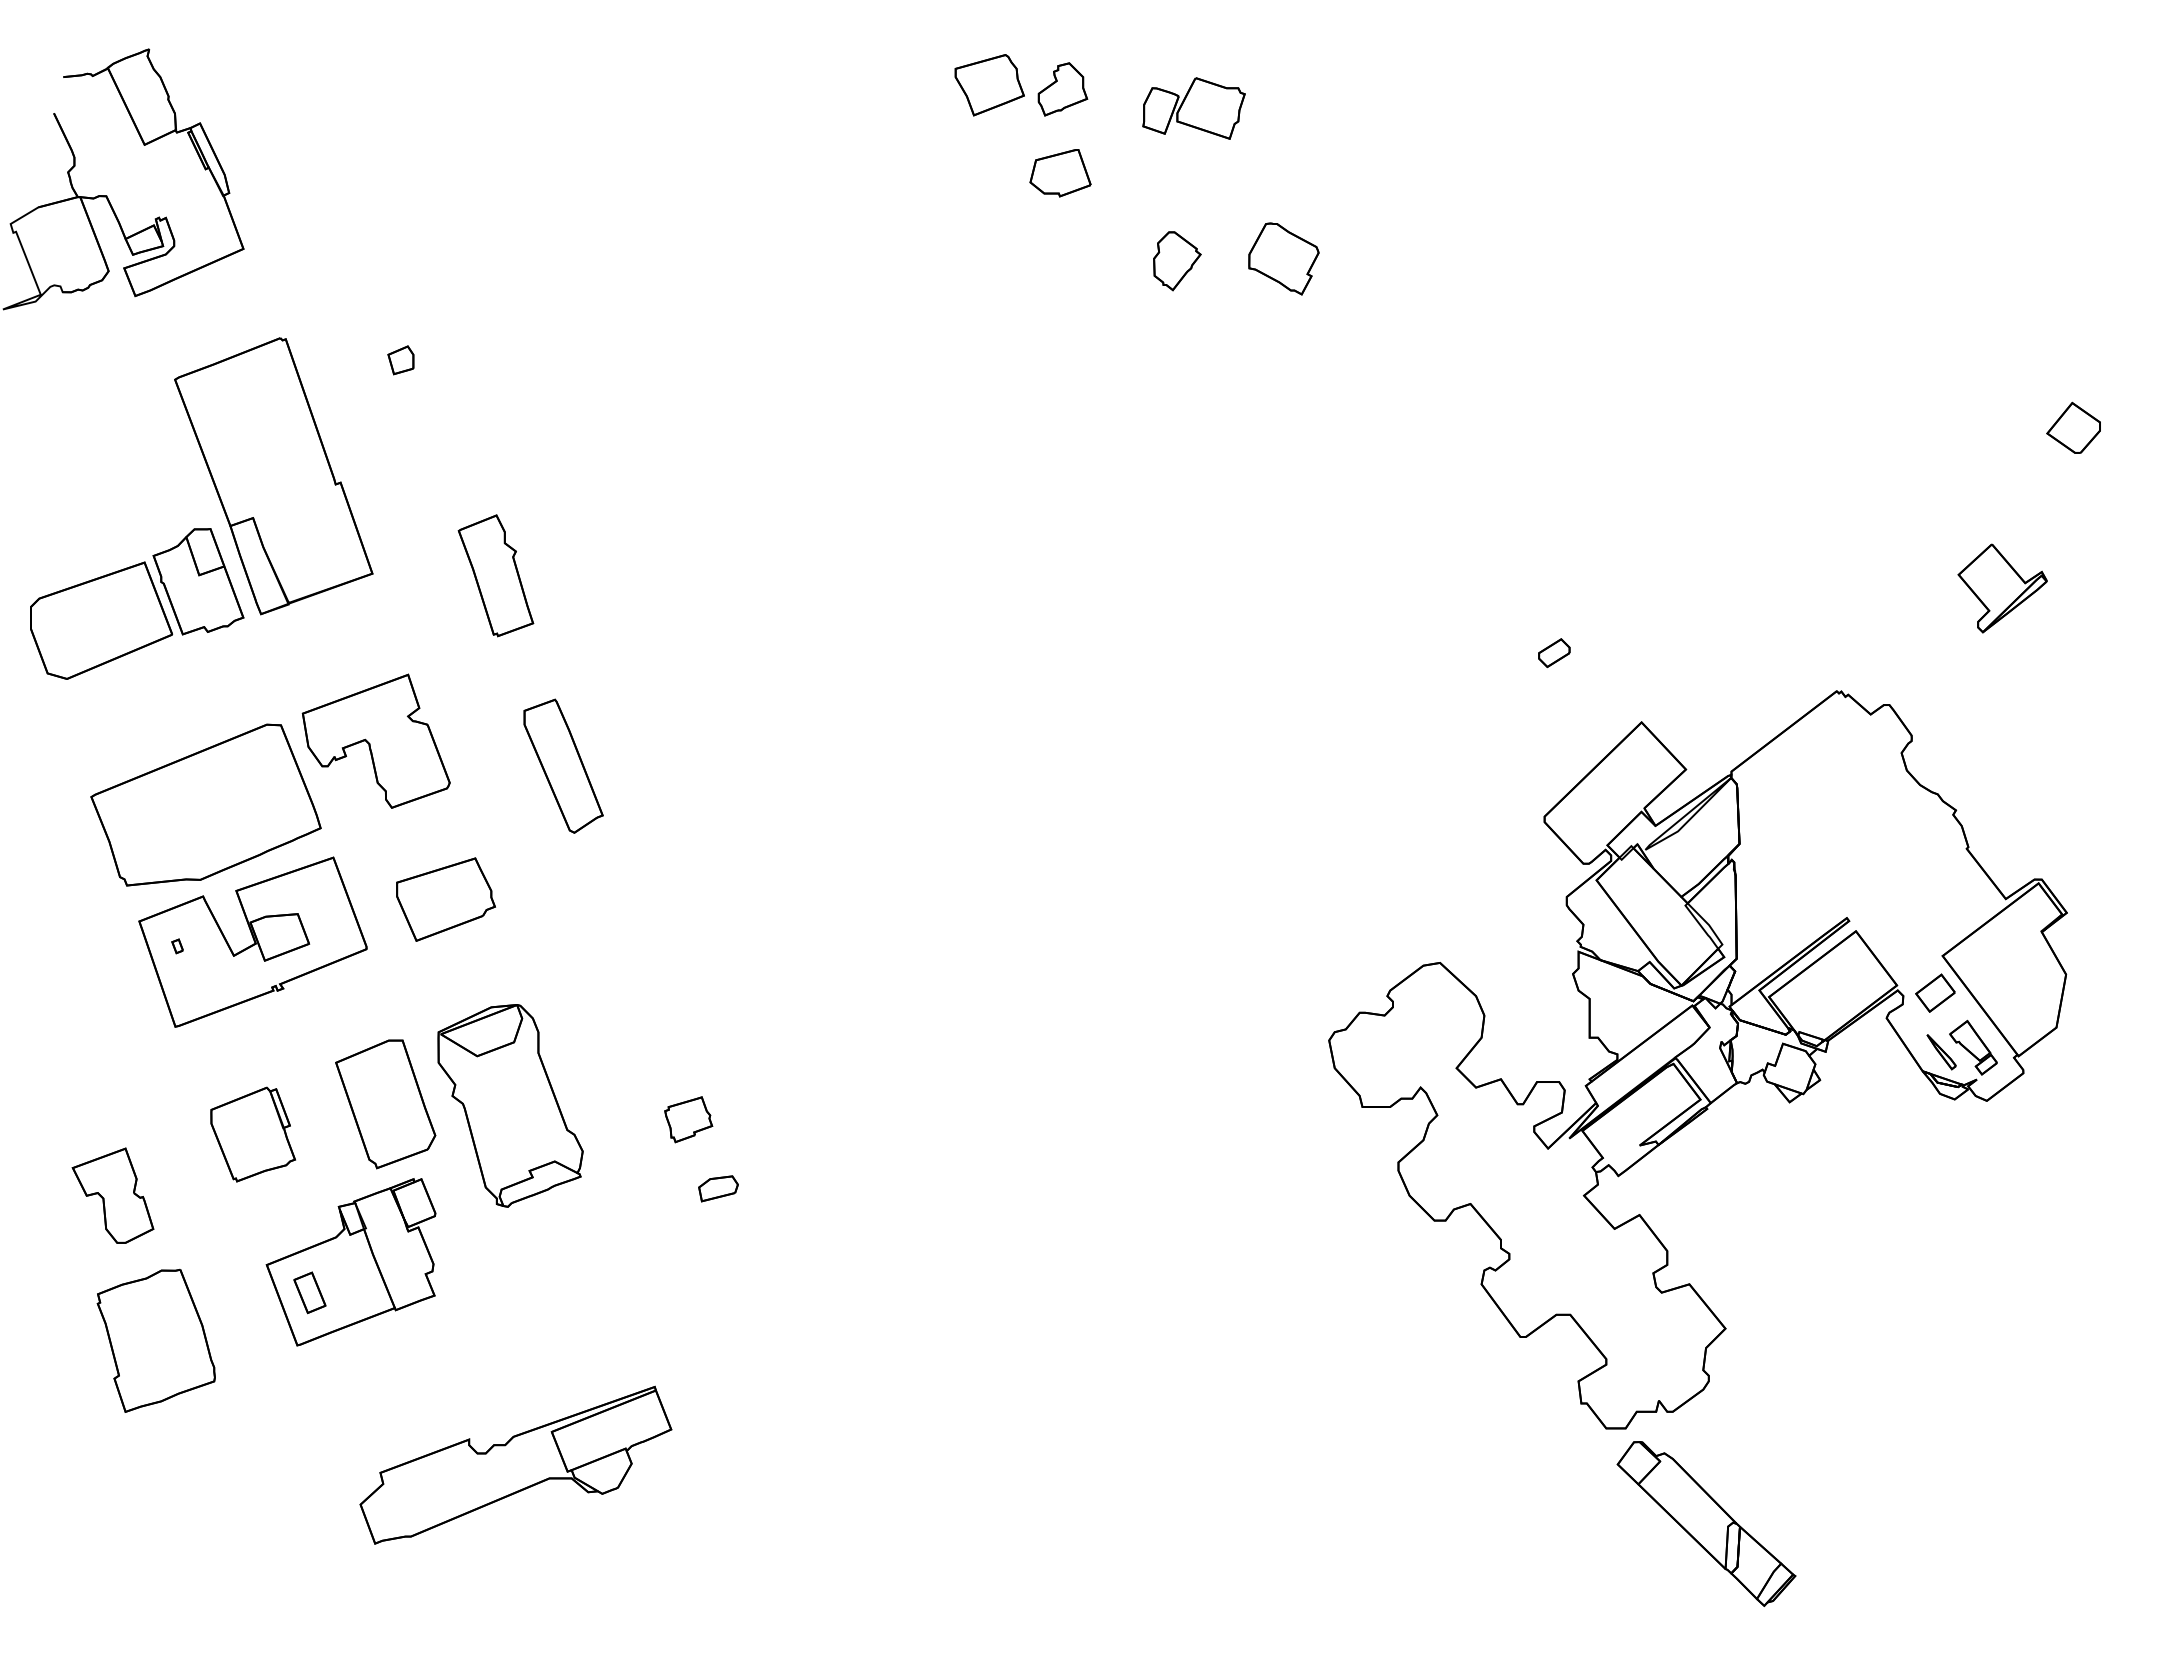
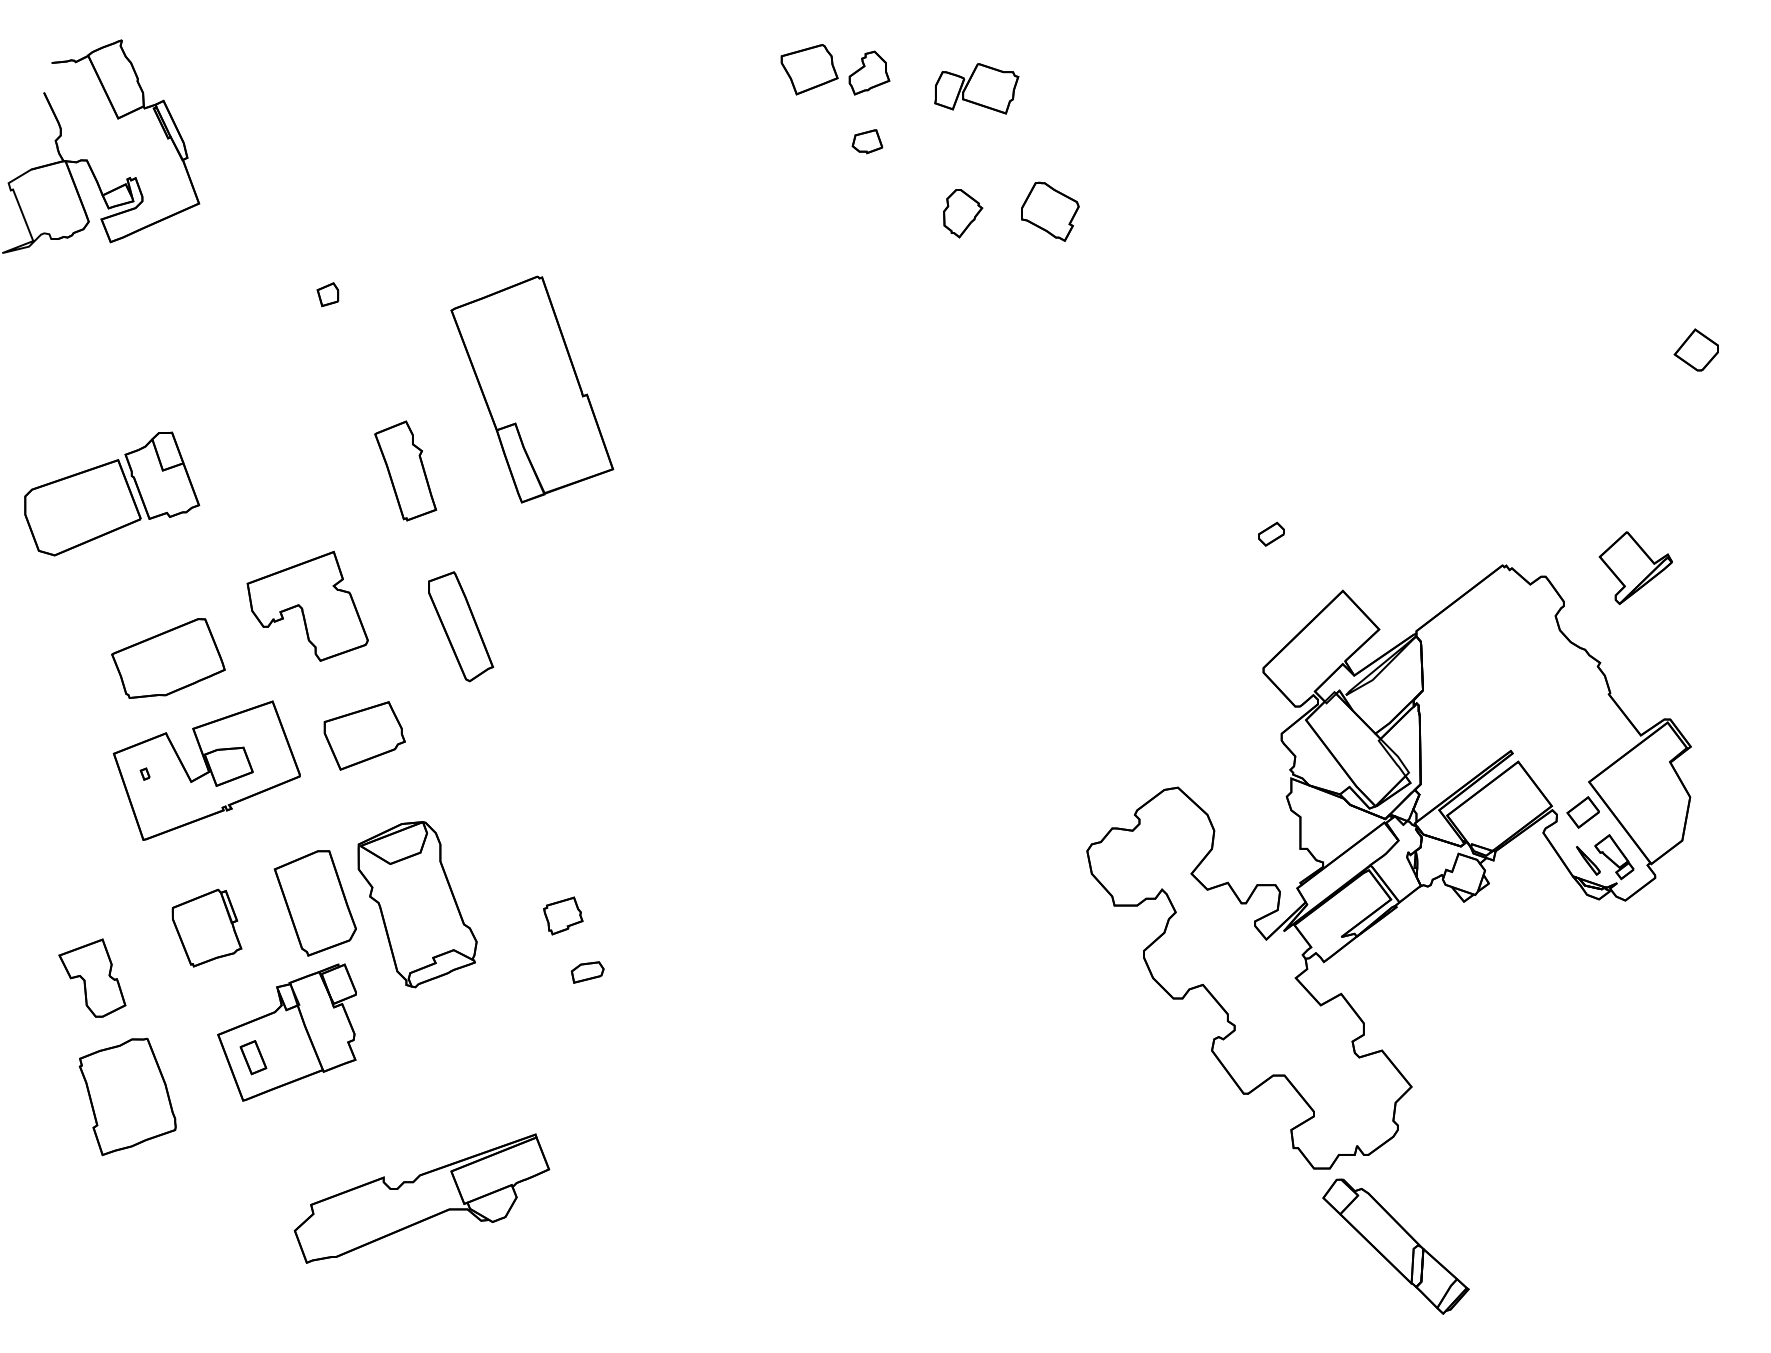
part: (1060, 173) -> (867, 141), size x0.6
part: (273, 476) -> (532, 389), moved
part: (2002, 588) -> (1635, 568), moved
part: (205, 804) -> (168, 658), size x0.6

